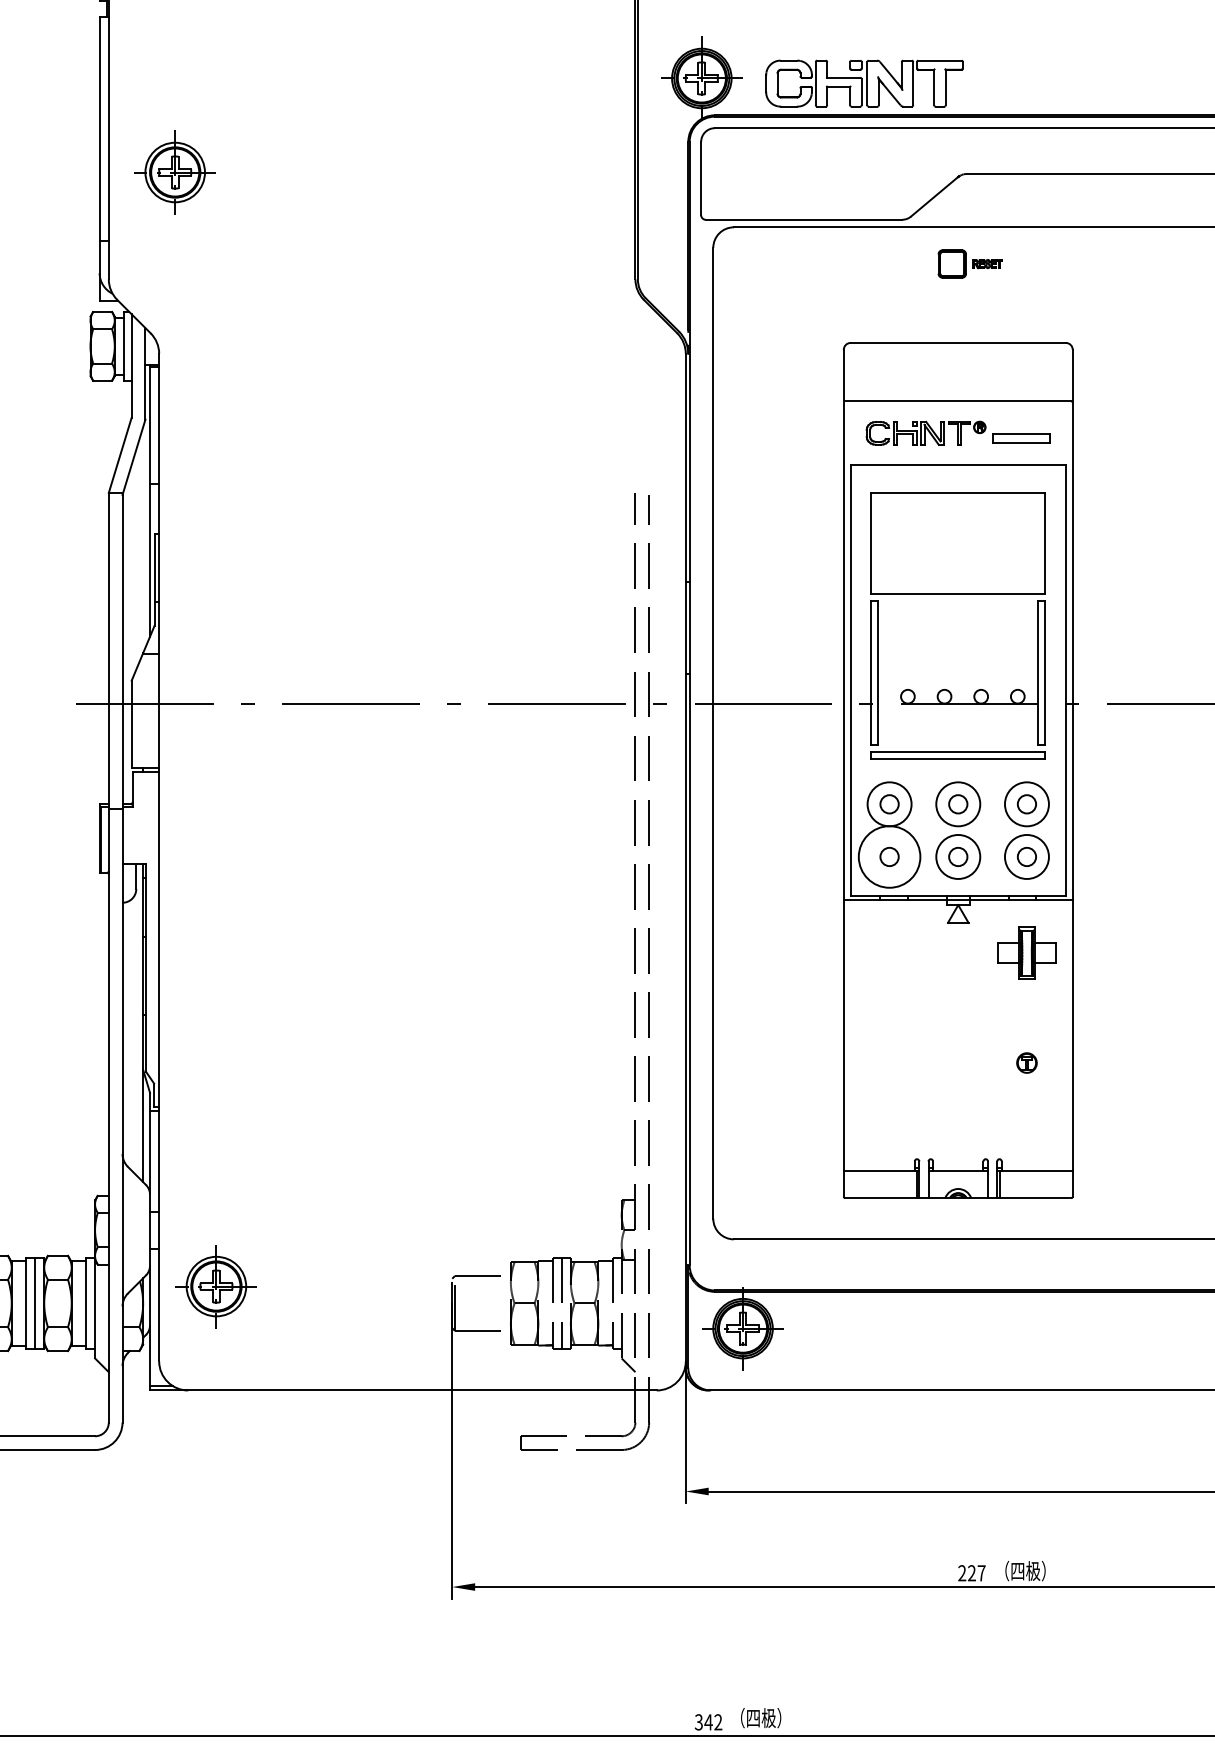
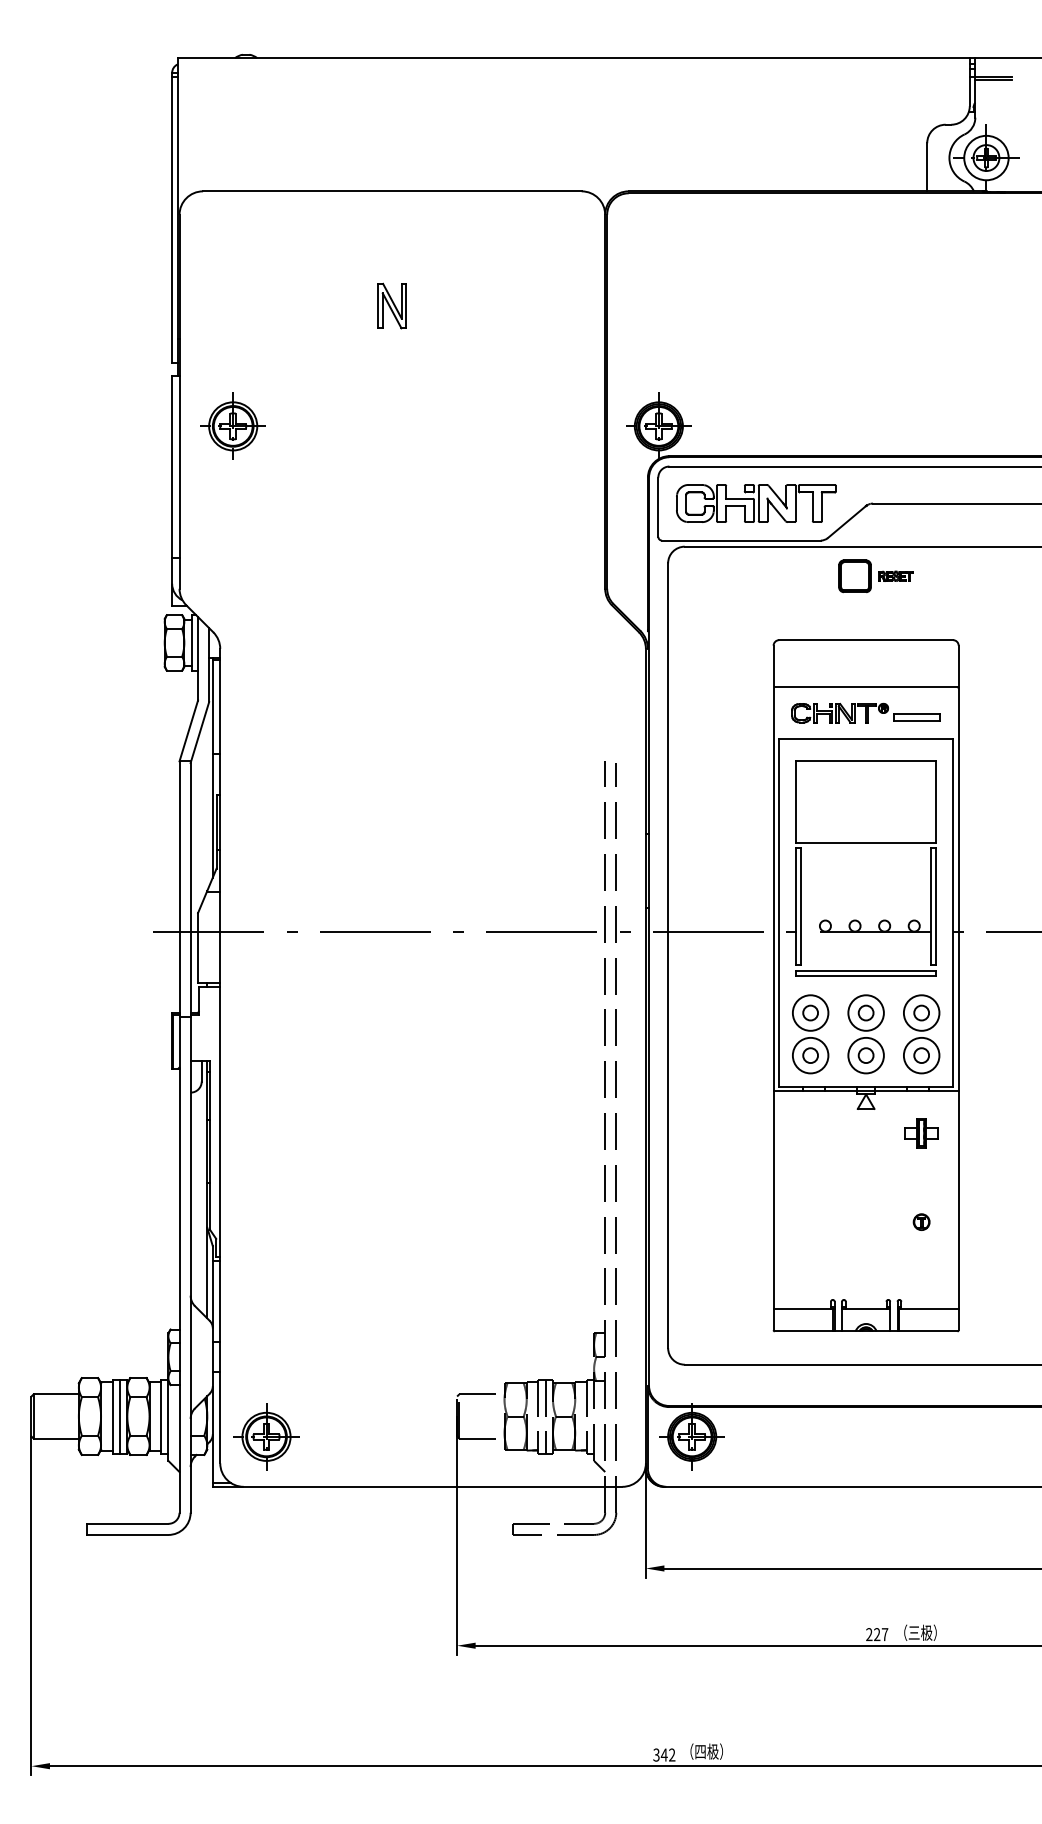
part: (864, 83) -> (756, 503), moved
part: (174, 171) -> (232, 425), moved
part: (969, 264) -> (875, 576), size x1.43
circle: (889, 856) -> (810, 1055), size x0.71
part: (1026, 953) -> (921, 1133), size x0.71
part: (216, 1286) -> (266, 1436), moved
text: (1016, 1571) -> (913, 1633), （四极） -> （三极）

